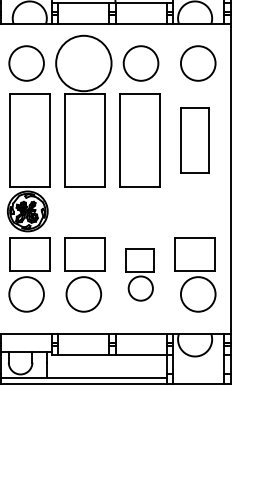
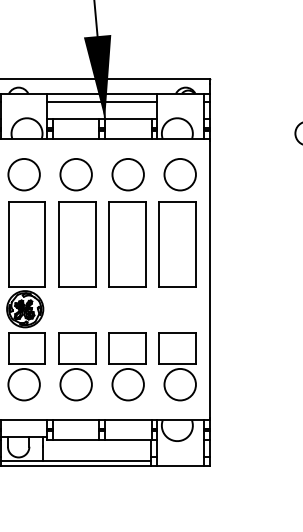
circle: (83, 63) -> (75, 174), size x0.62
part: (195, 140) -> (177, 244), size x1.43
part: (140, 274) -> (127, 366), size x1.43

